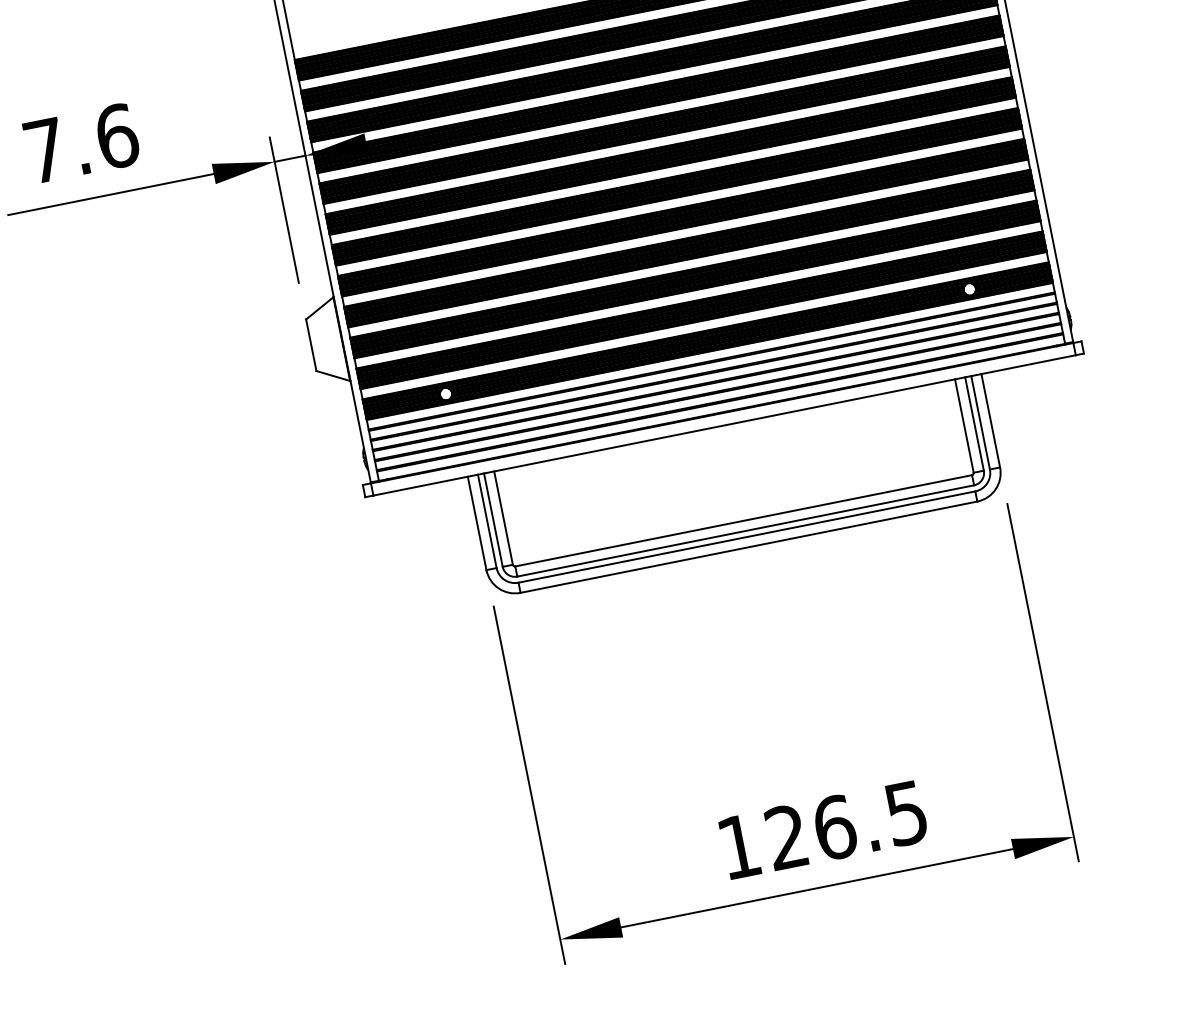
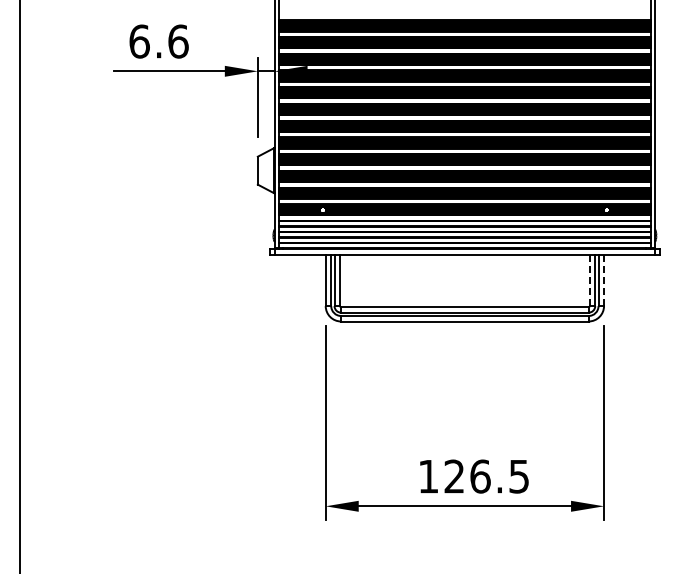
text: (45, 150) -> (139, 41), 7.6 -> 6.6
line: (991, 421) -> (604, 281), solid -> dashed
line: (964, 427) -> (589, 281), solid -> dashed

